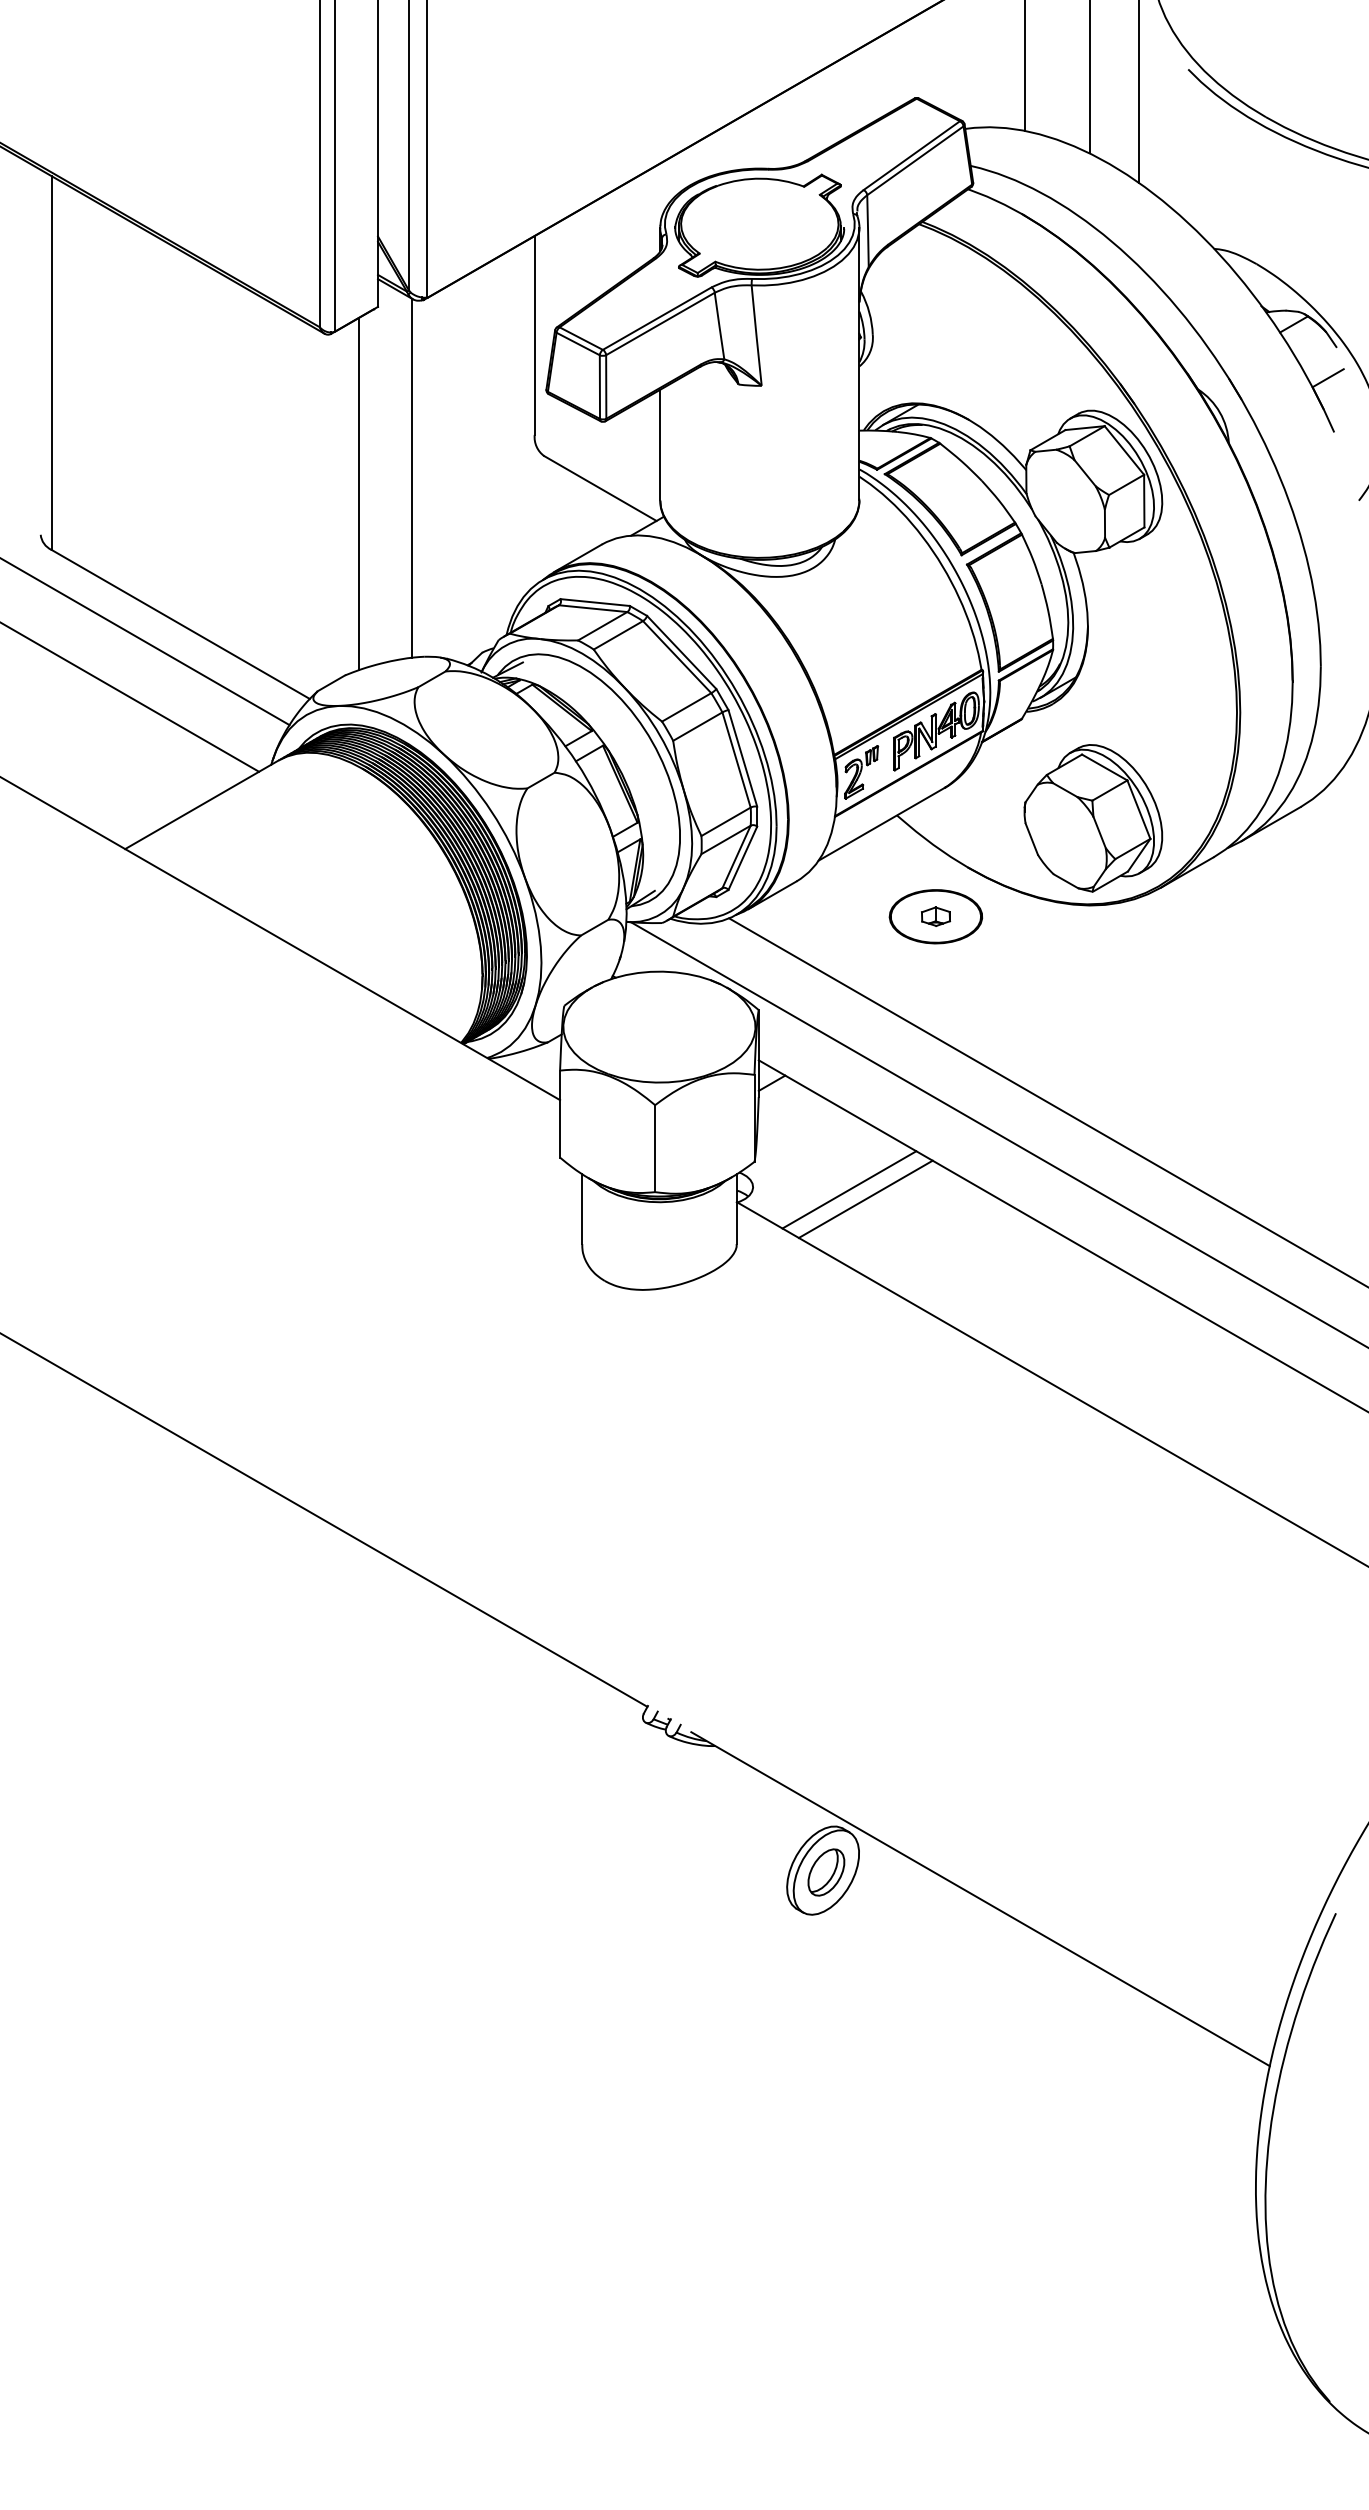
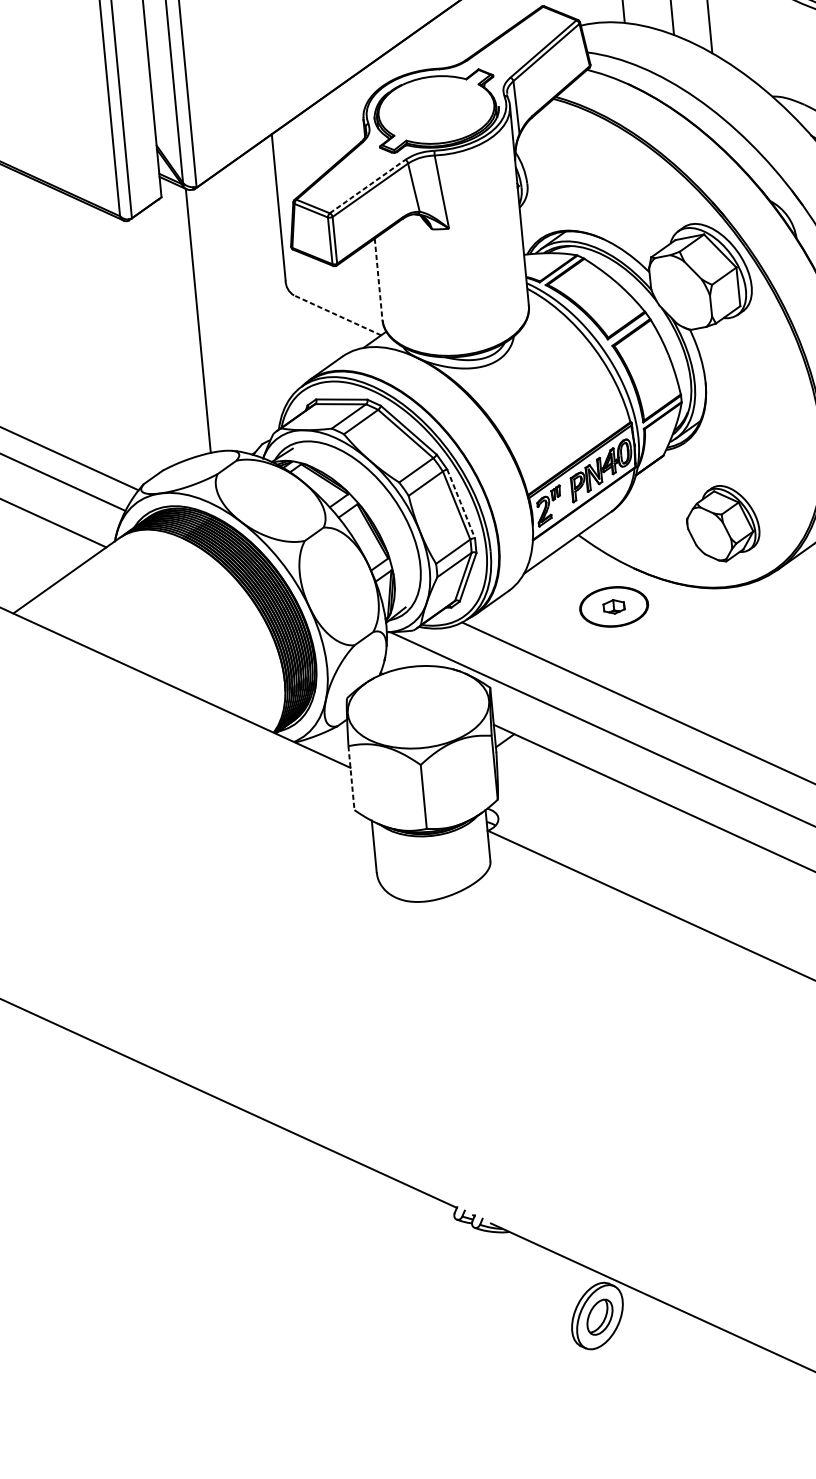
line: (657, 318) -> (367, 186), solid -> dashed
line: (660, 445) -> (378, 279), solid -> dashed
line: (600, 488) -> (337, 315), solid -> dashed
line: (359, 493) -> (160, 335), removed
line: (743, 758) -> (461, 503), solid -> dashed
part: (1093, 818) -> (723, 523), size x0.7
line: (560, 1114) -> (351, 778), solid -> dashed
line: (849, 1189) -> (569, 813), removed
line: (865, 1198) -> (581, 818), removed

